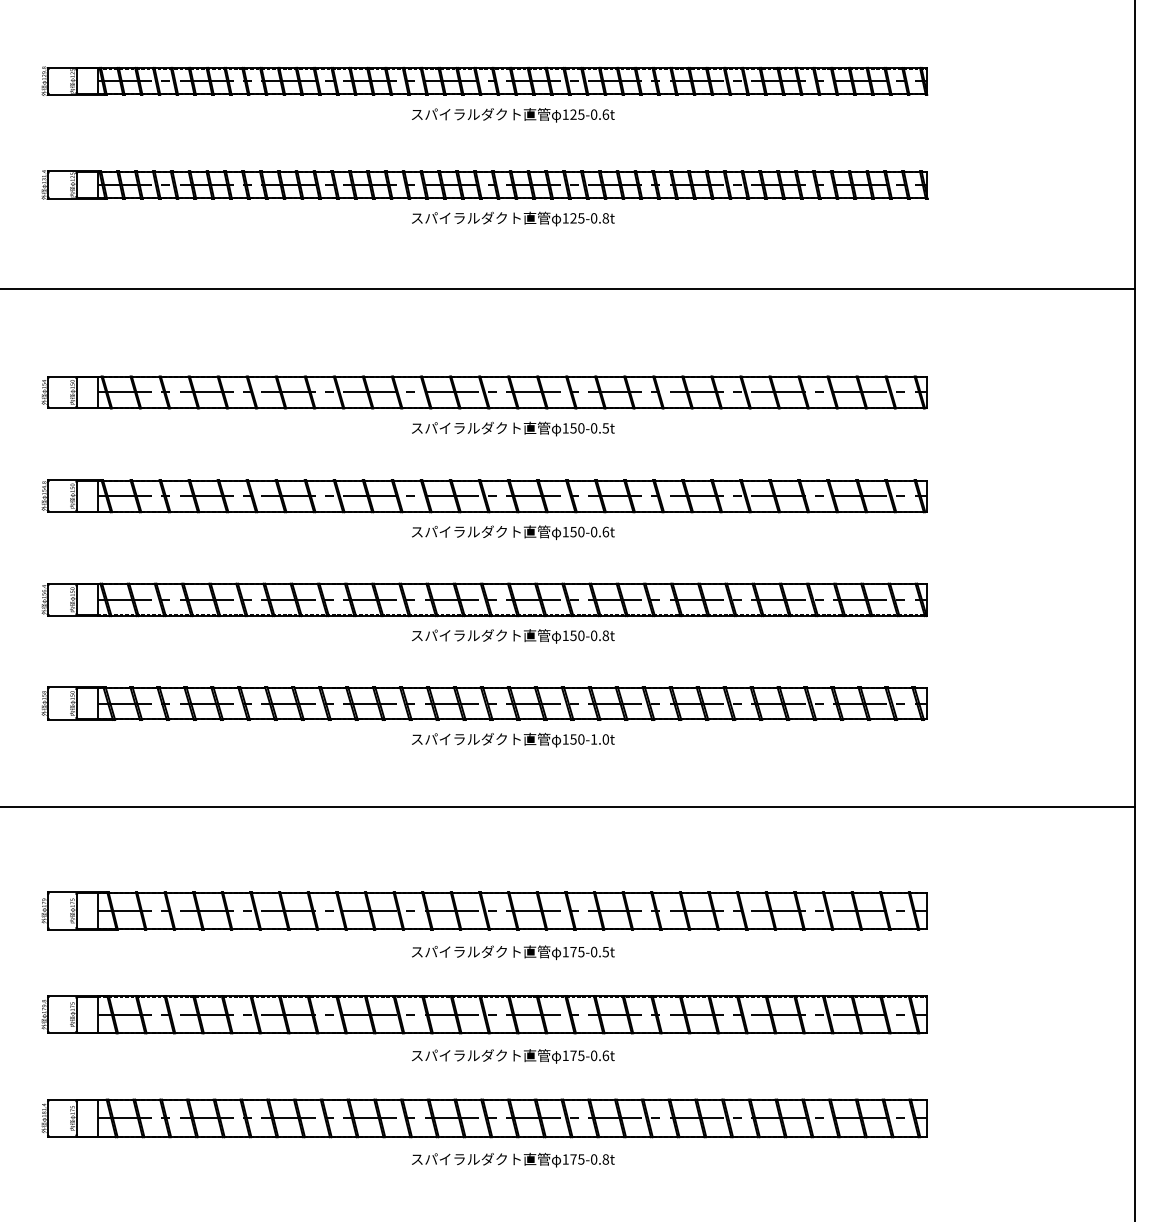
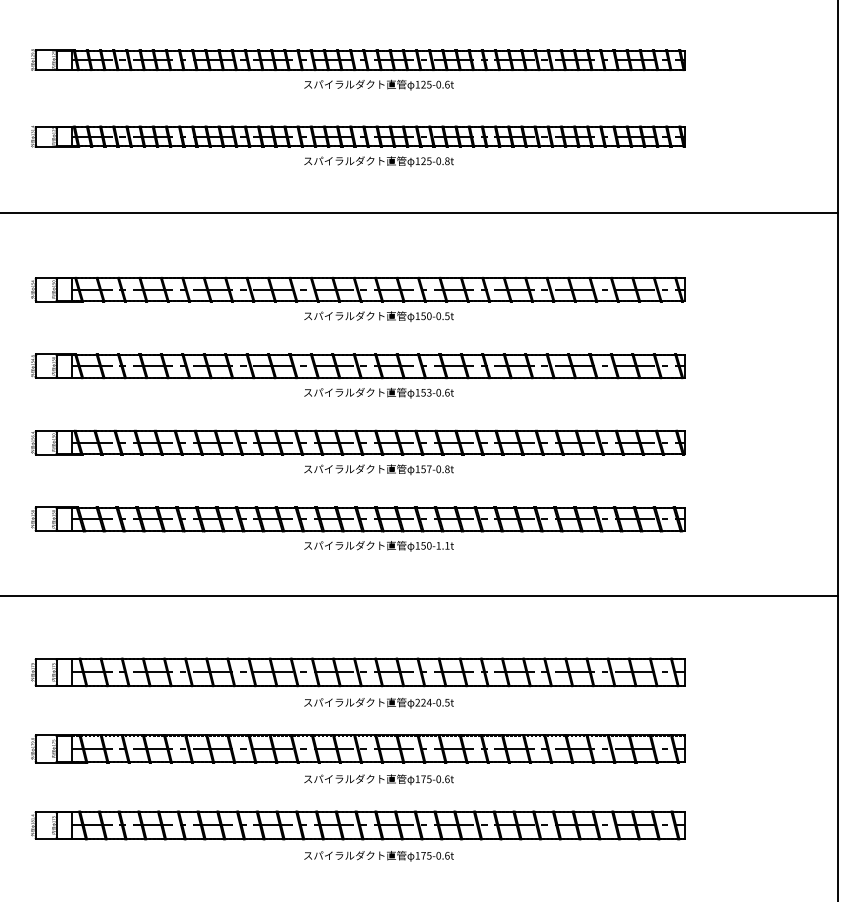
text: (581, 532) -> (429, 393), 150-0.6t -> 153-0.6t
text: (581, 635) -> (429, 469), 150-0.8t -> 157-0.8t
text: (605, 739) -> (447, 545), 150-1.0t -> 150-1.1t
text: (573, 951) -> (423, 702), 175-0.5t -> 224-0.5t
text: (605, 1159) -> (447, 855), 175-0.8t -> 175-0.6t

